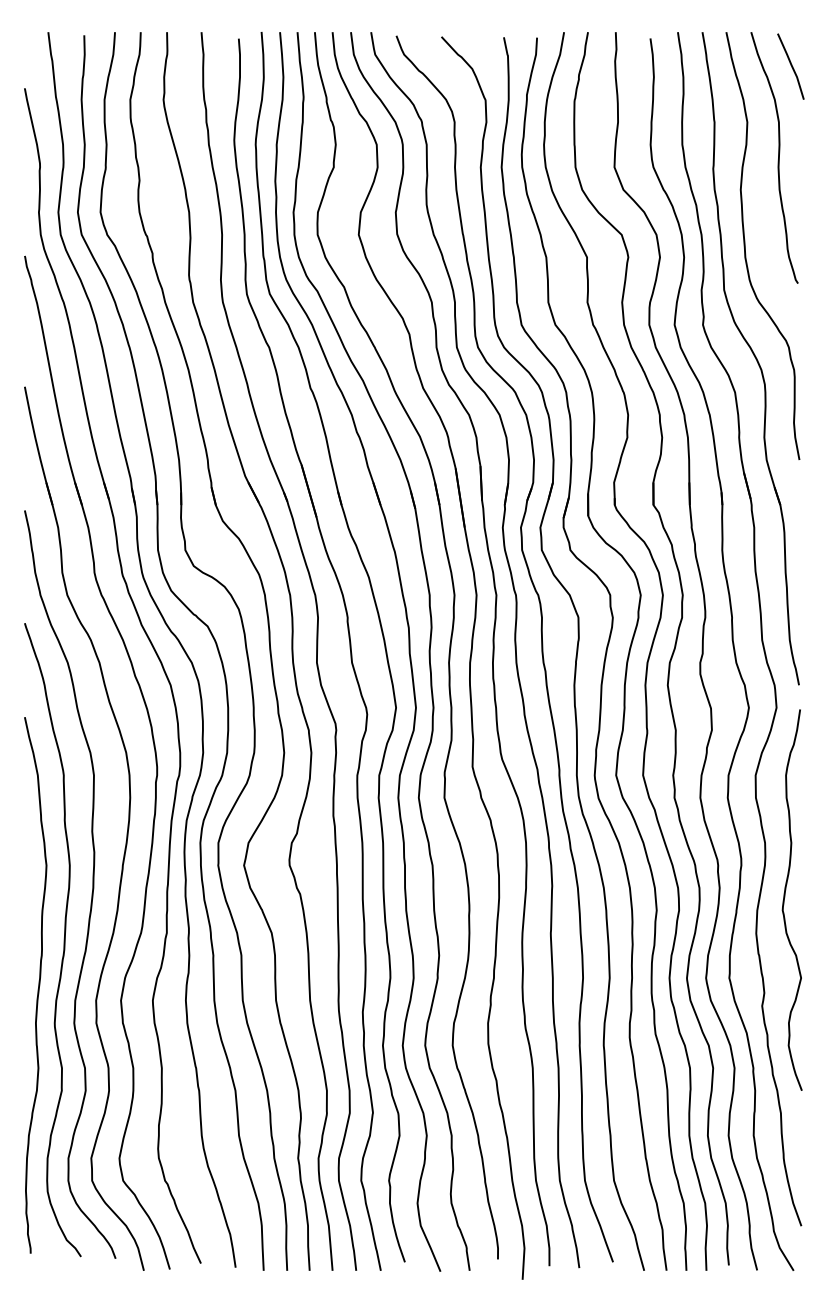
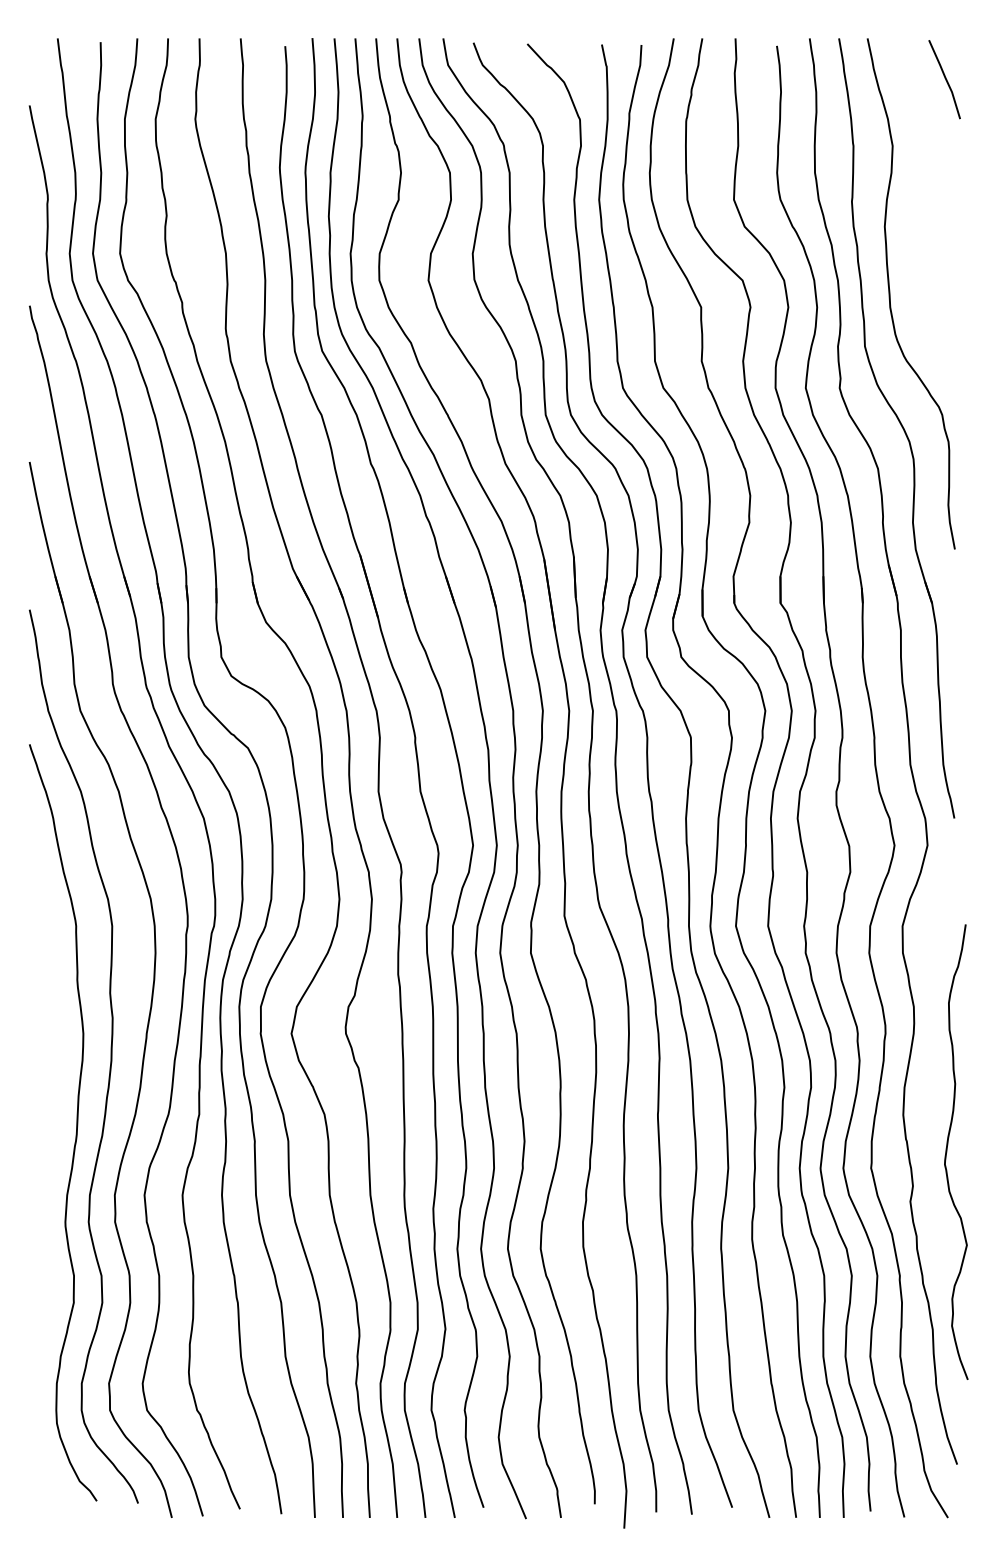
curve: (778, 157) -> (929, 188), removed
curve: (784, 899) -> (947, 1151), moved
curve: (38, 985) -> (45, 1177), removed

